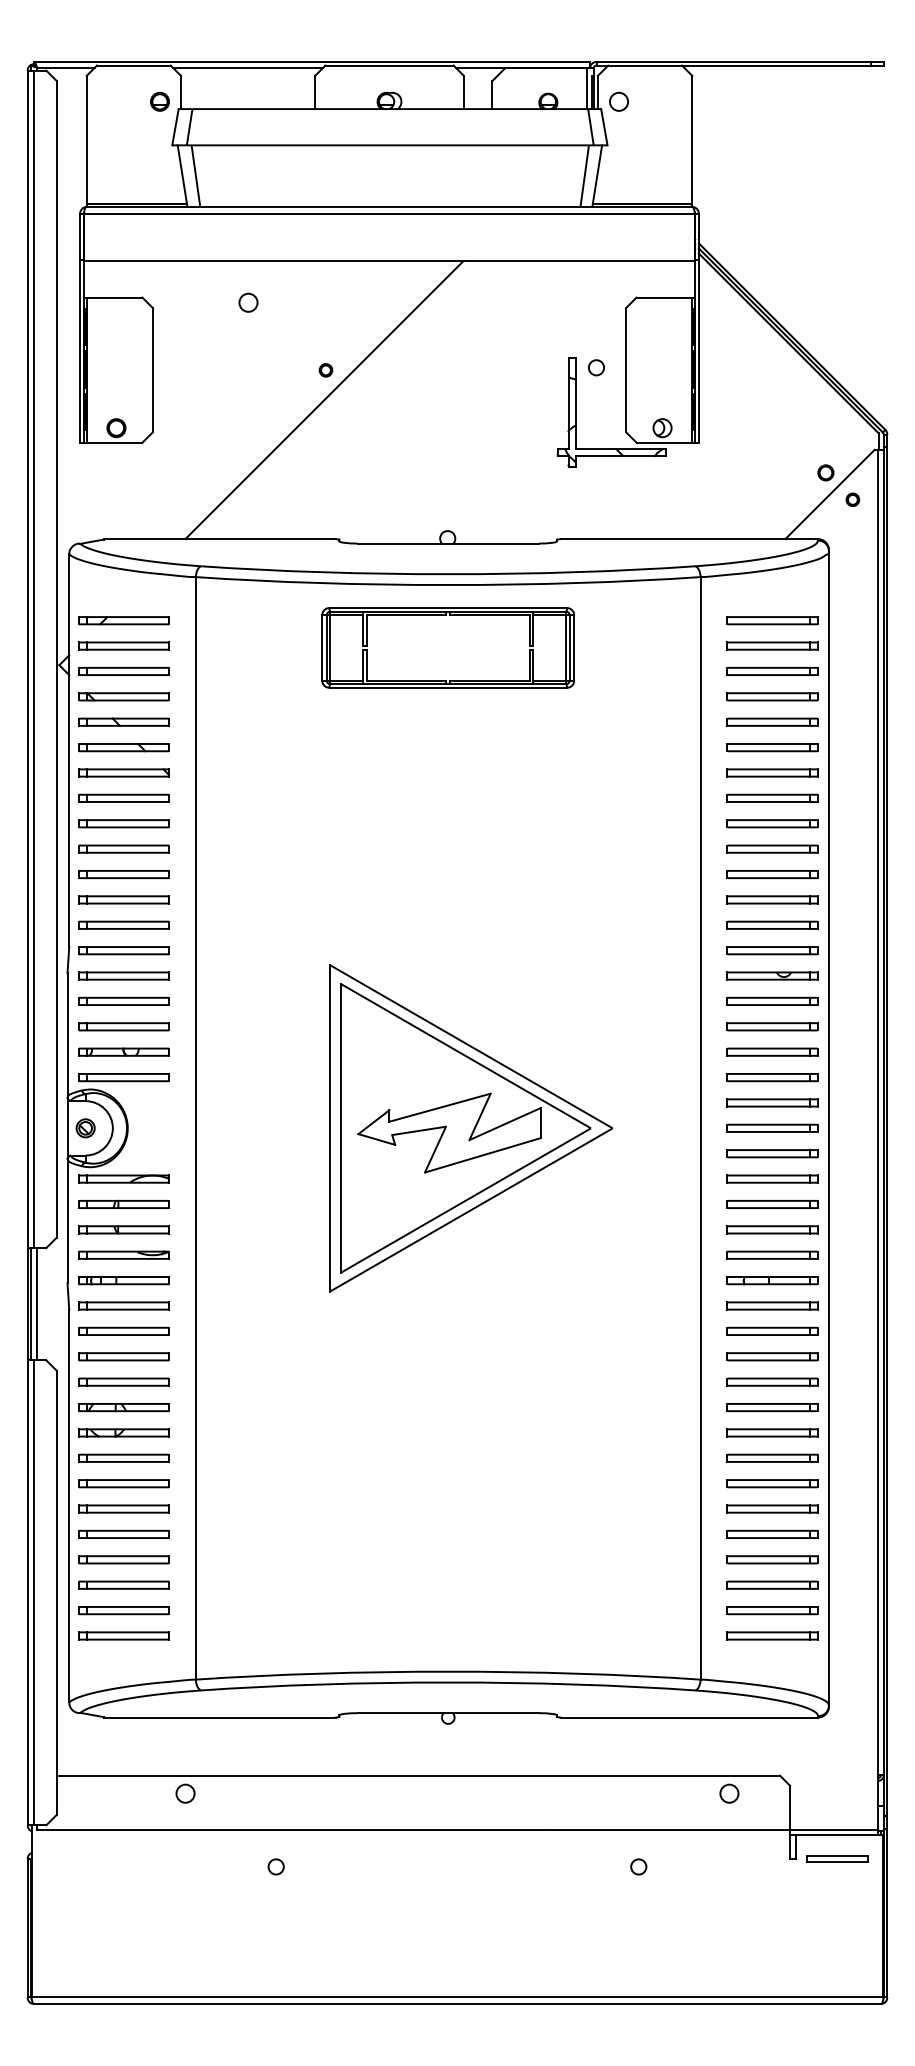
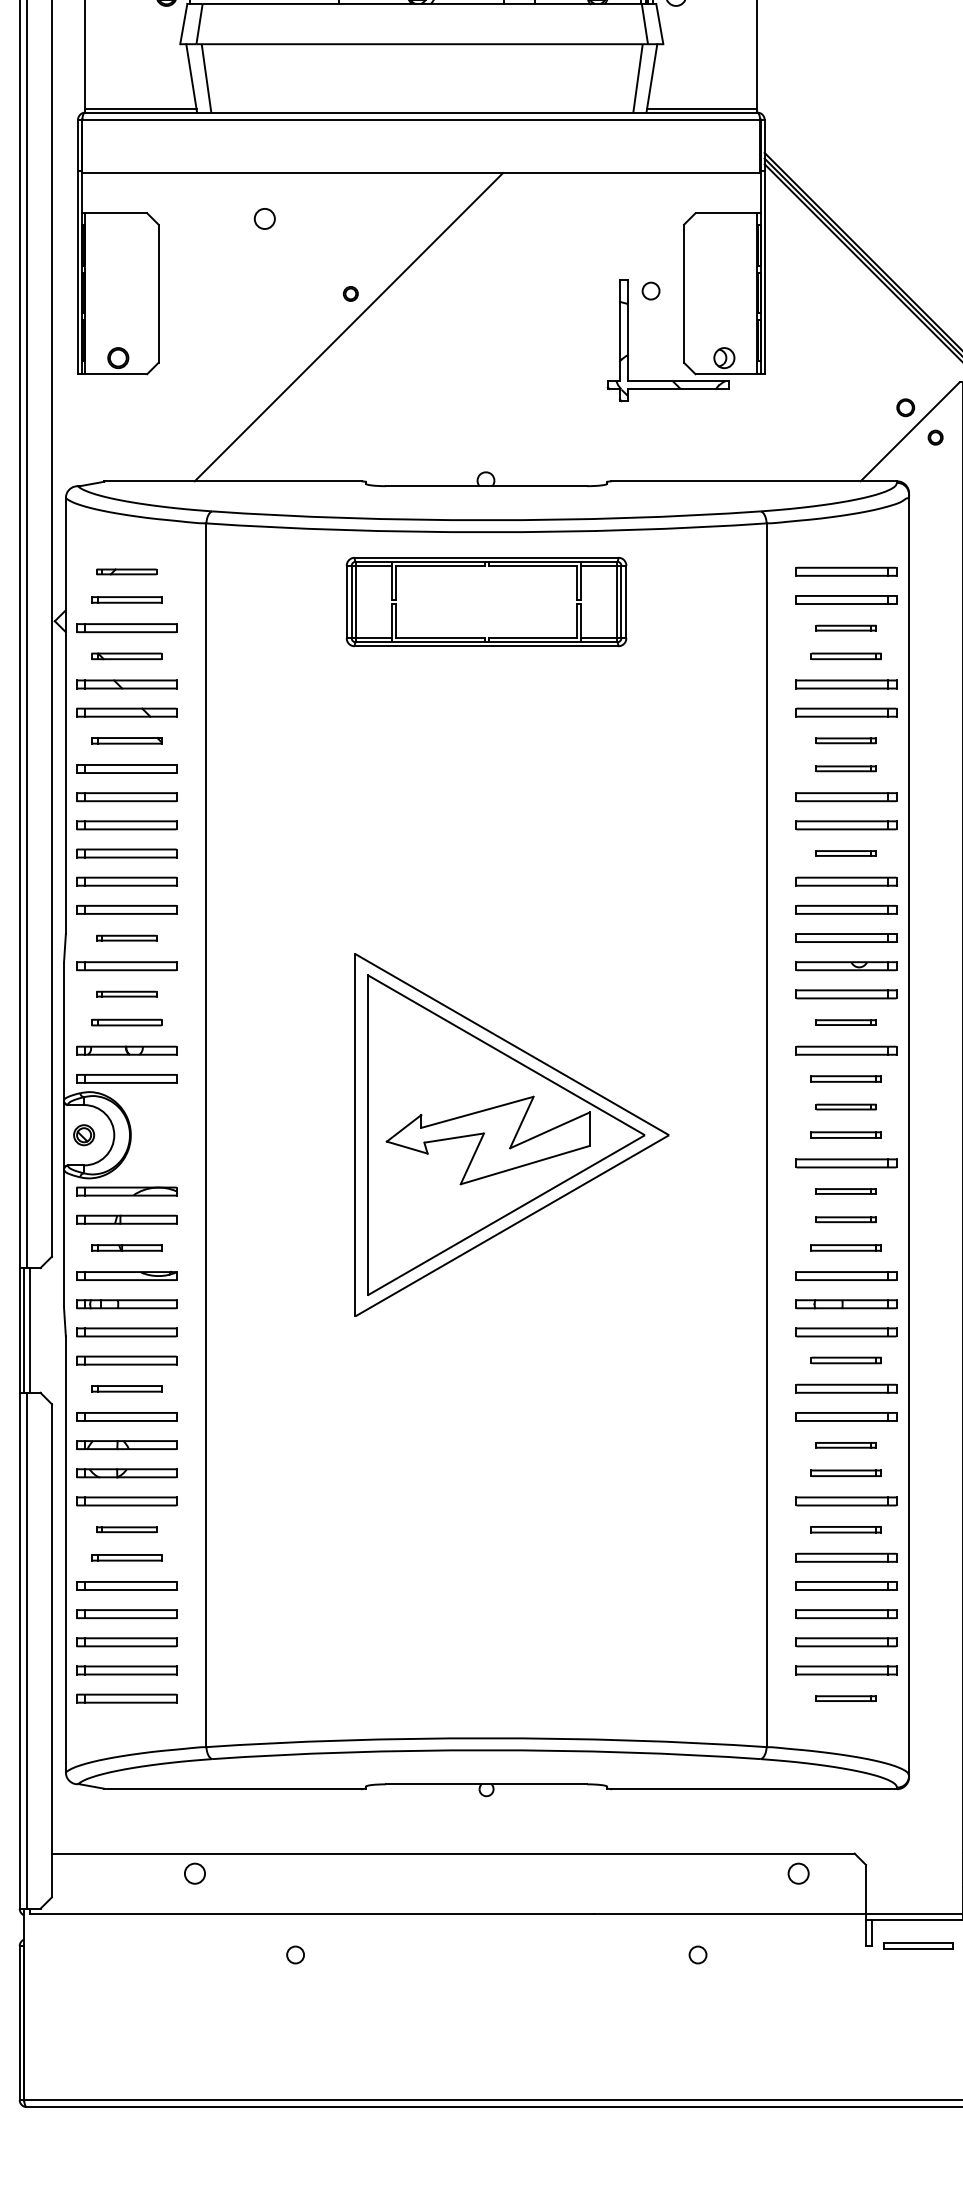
part: (123, 620) -> (126, 571), size x0.6
part: (123, 645) -> (126, 599), size x0.7
part: (772, 671) -> (846, 628), size x0.6
part: (123, 696) -> (126, 655), size x0.7
part: (772, 696) -> (846, 655), size x0.7
part: (123, 772) -> (126, 740), size x0.7
part: (772, 772) -> (846, 740), size x0.6
part: (772, 797) -> (846, 768), size x0.6
part: (772, 874) -> (846, 853), size x0.6
part: (123, 950) -> (126, 937), size x0.6
part: (123, 1000) -> (126, 993), size x0.6
part: (123, 1026) -> (126, 1022), size x0.7
part: (772, 1026) -> (846, 1022), size x0.6
part: (772, 1077) -> (846, 1078), size x0.7
part: (772, 1102) -> (846, 1106), size x0.6
part: (772, 1127) -> (846, 1134), size x0.7
part: (772, 1178) -> (846, 1190), size x0.6
part: (772, 1204) -> (846, 1219), size x0.6
part: (123, 1229) -> (126, 1247), size x0.7
part: (772, 1229) -> (846, 1247), size x0.7
part: (772, 1330) -> (846, 1359), size x0.7
part: (123, 1356) -> (126, 1388), size x0.7
part: (772, 1407) -> (846, 1445), size x0.6
part: (772, 1432) -> (846, 1472), size x0.7
part: (123, 1483) -> (126, 1529), size x0.6
part: (772, 1483) -> (846, 1529), size x0.7
part: (123, 1508) -> (126, 1557), size x0.7
part: (772, 1635) -> (846, 1698), size x0.6

